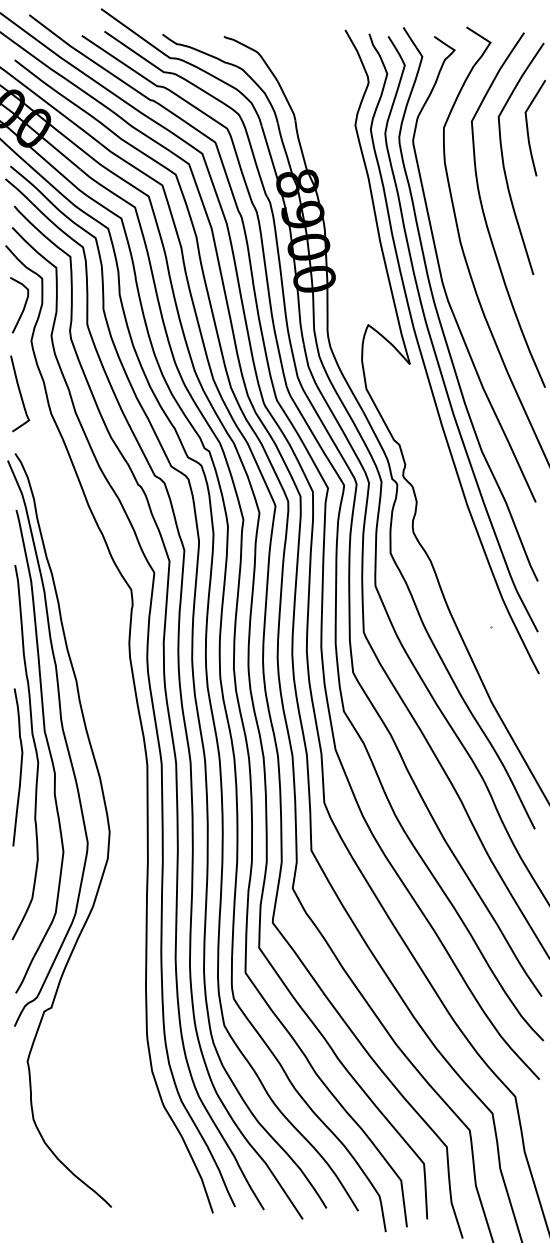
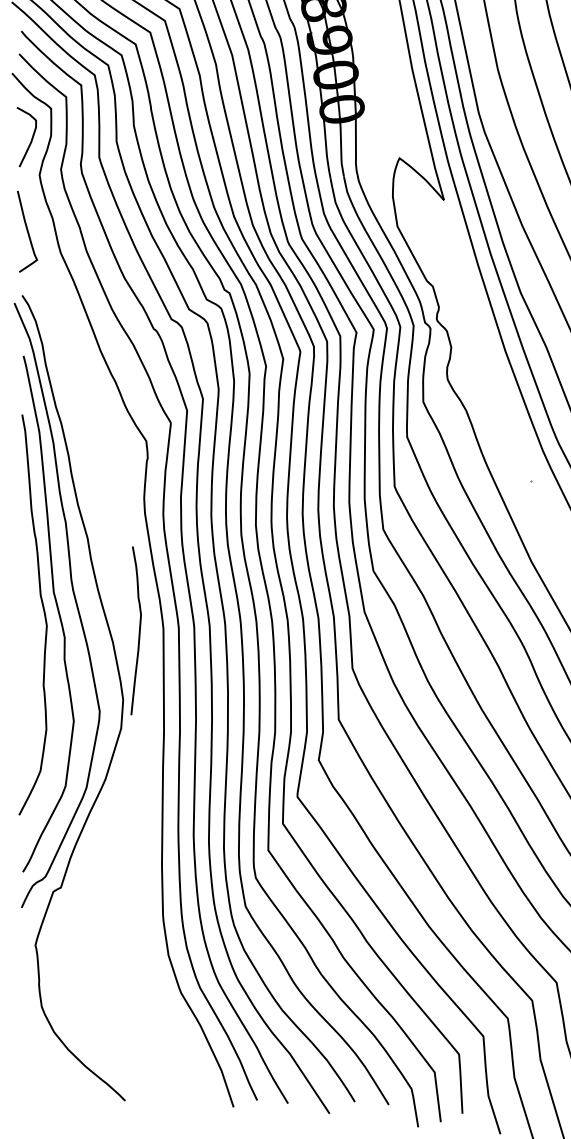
curve: (20, 767) -> (139, 630), moved

